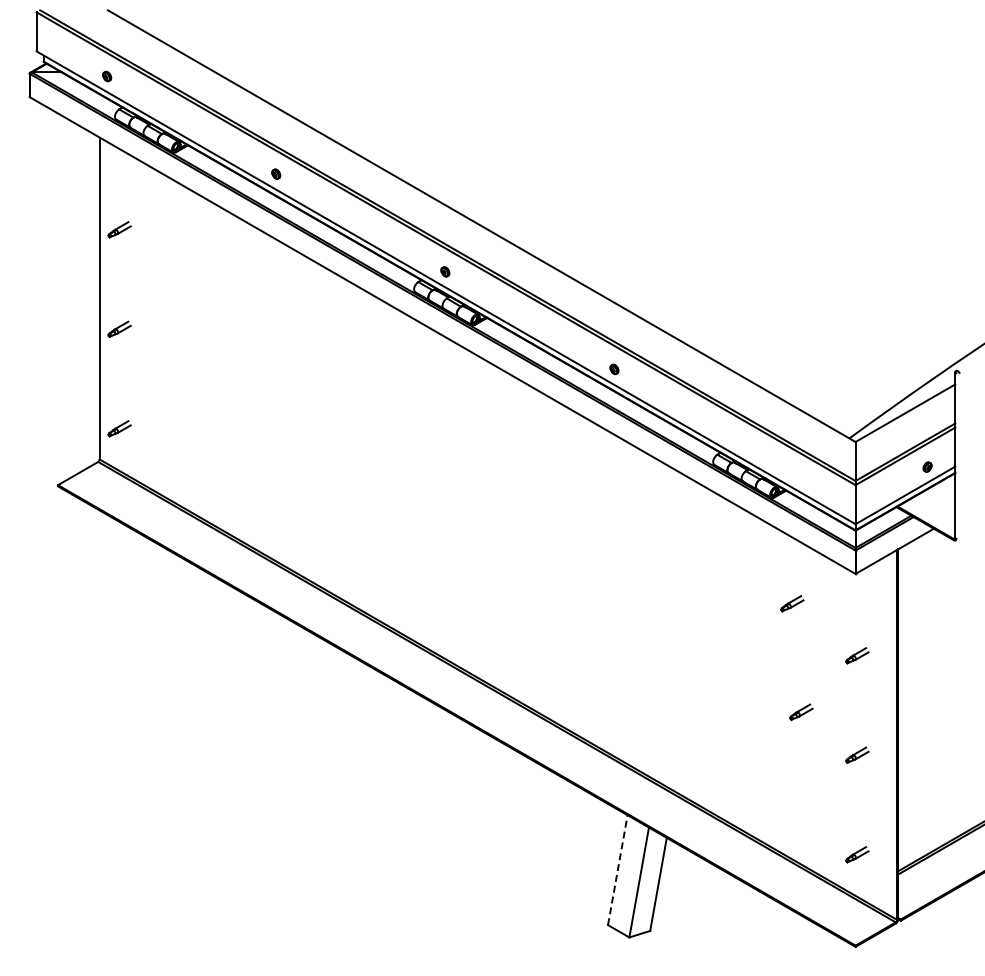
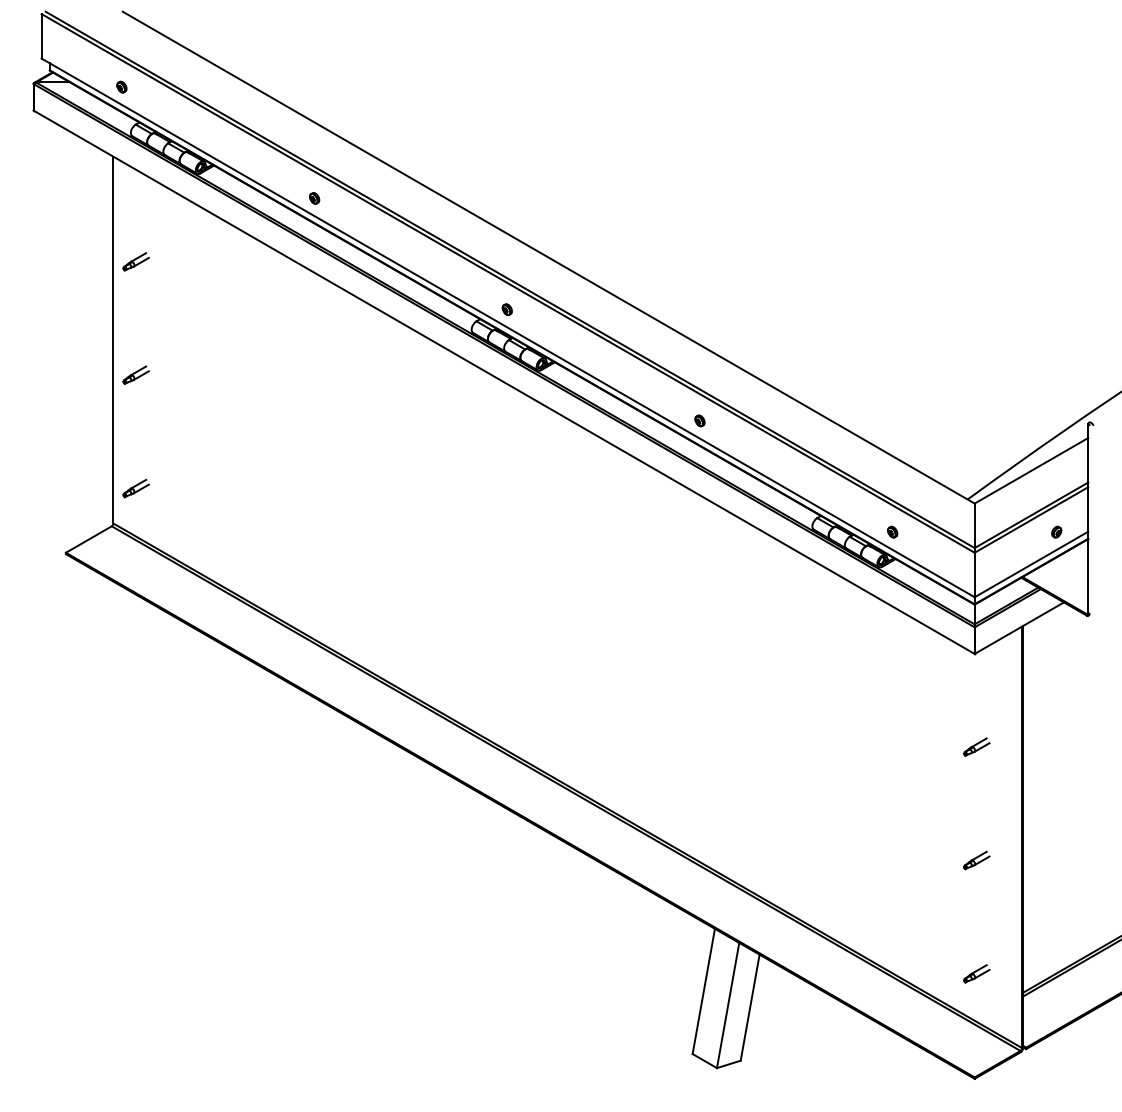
part: (783, 466) -> (892, 531), added
part: (792, 603) -> (902, 687), removed
part: (801, 711) -> (913, 810), removed
line: (617, 870) -> (703, 991), dashed -> solid

